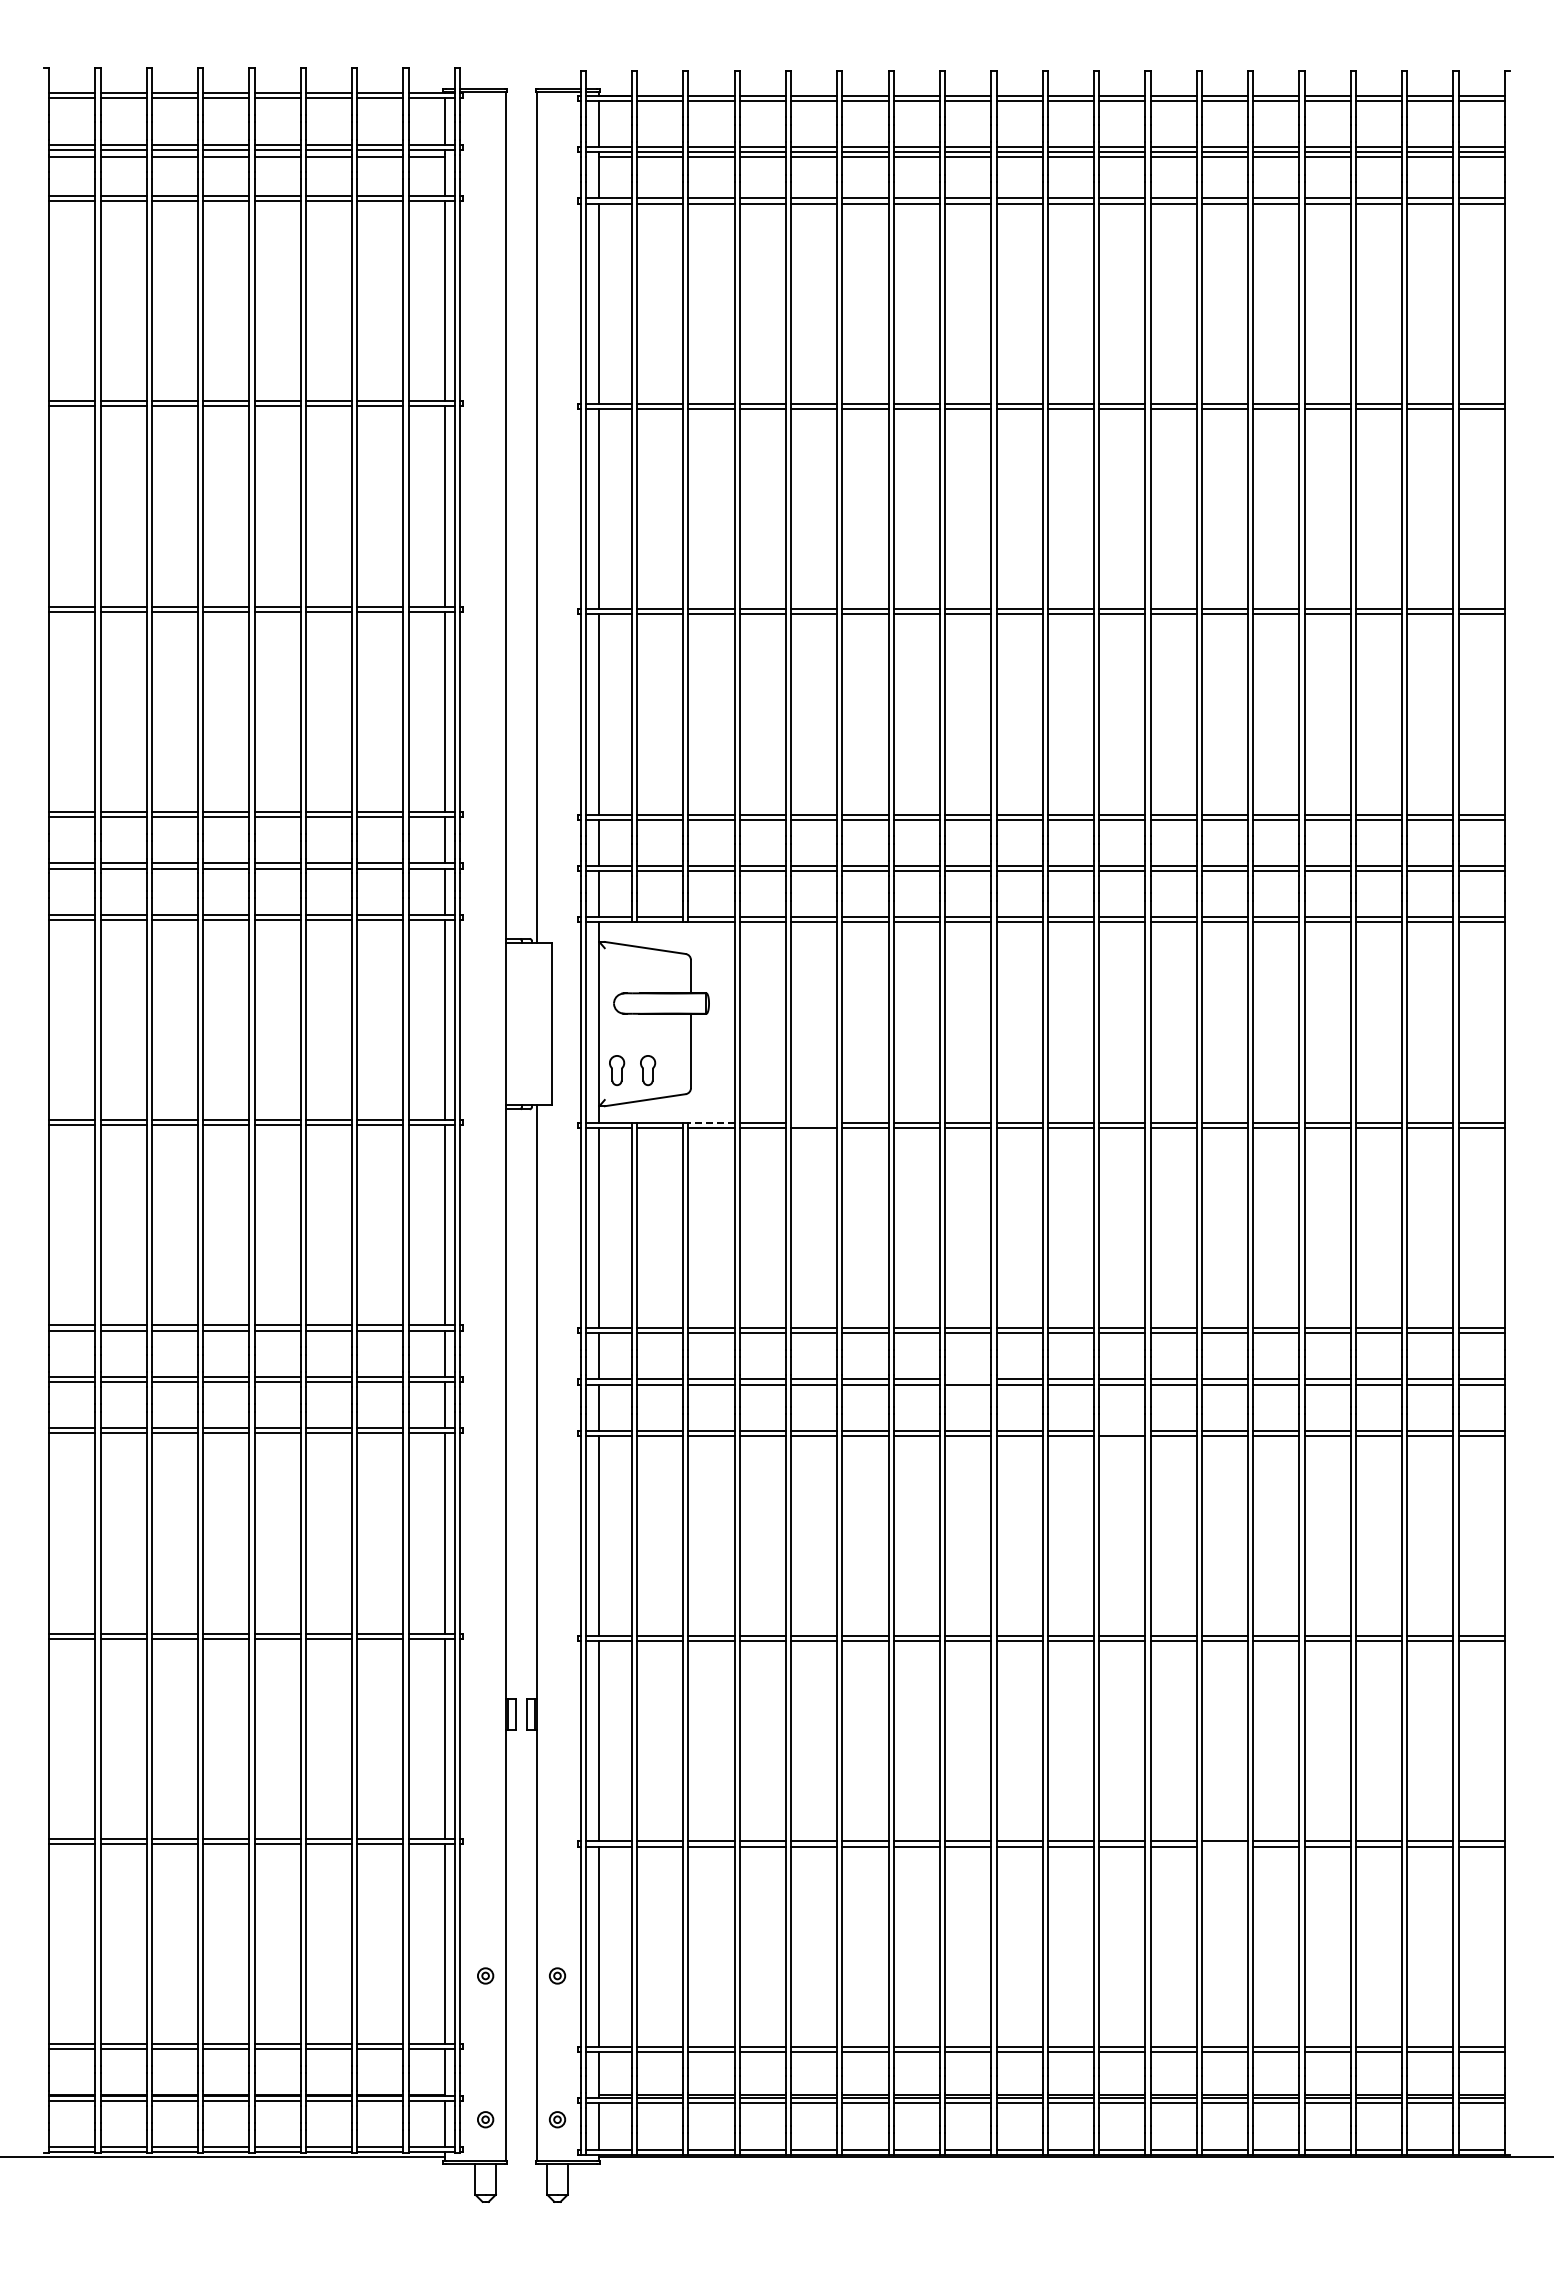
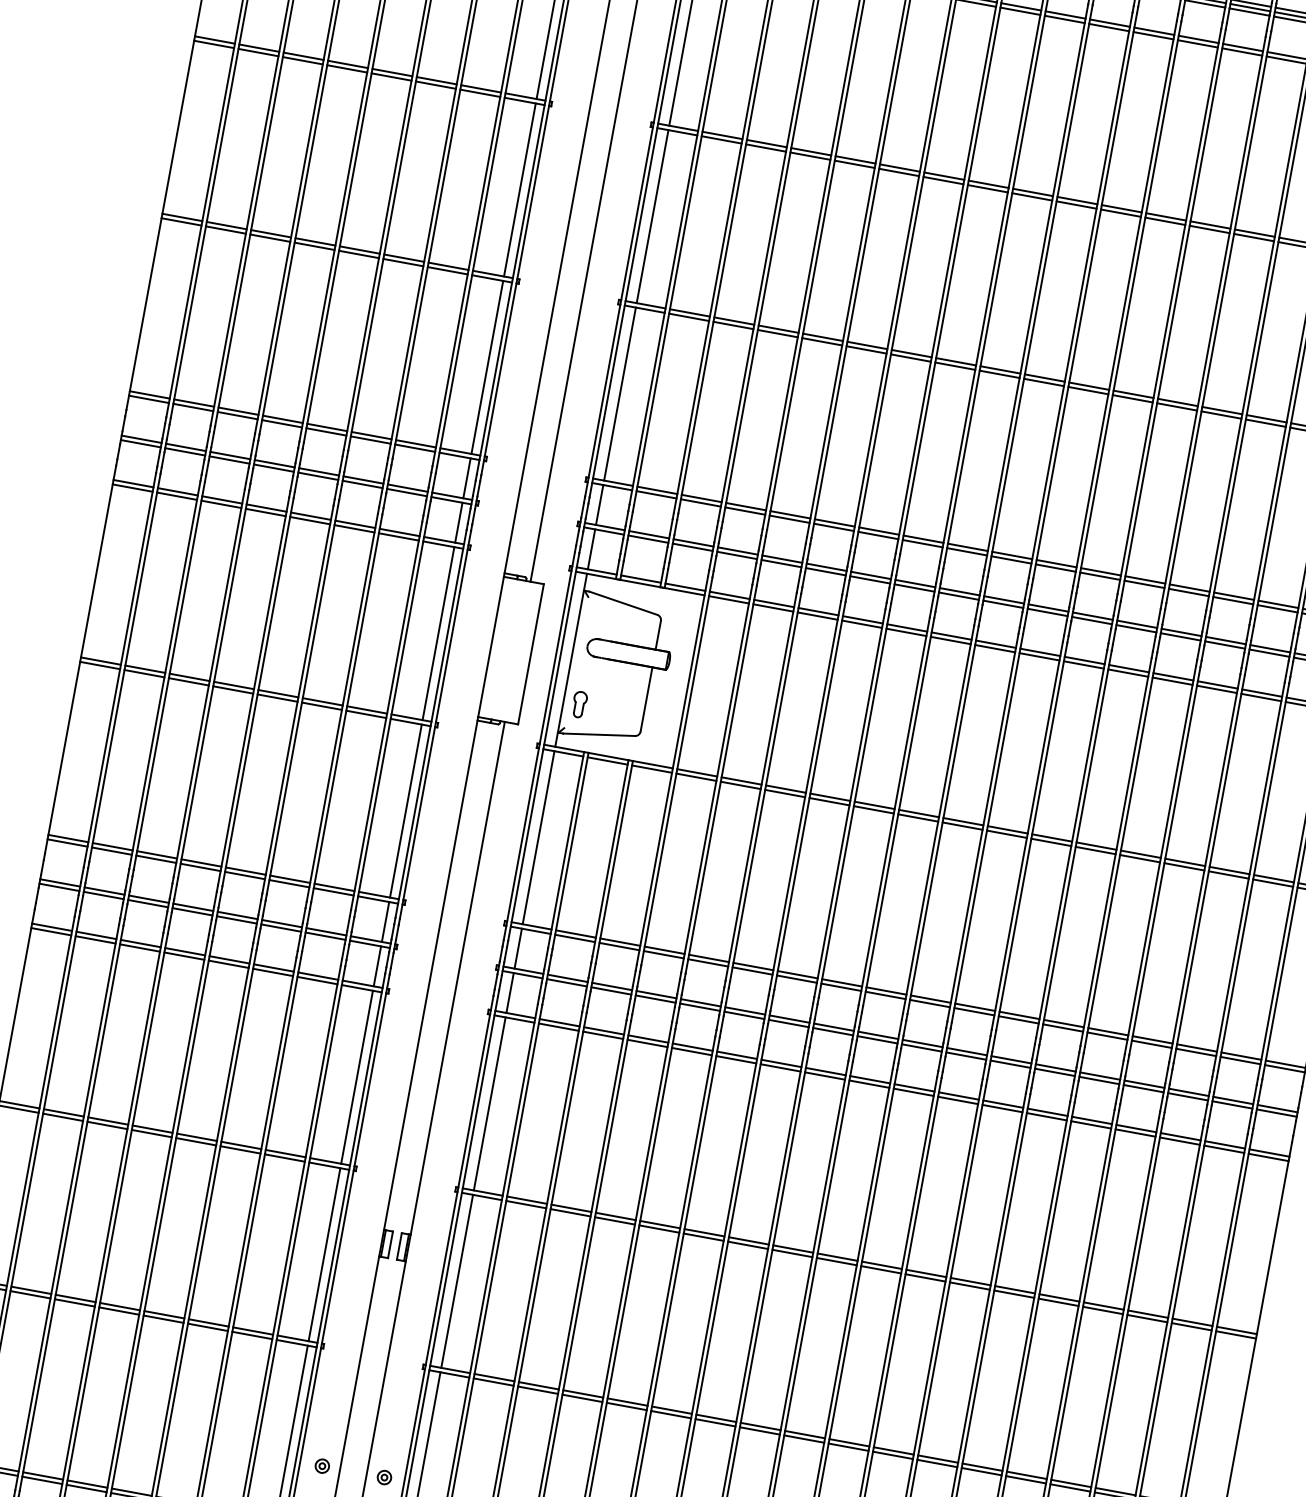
part: (648, 1070) -> (606, 709), removed
line: (711, 1122) -> (652, 764), dashed -> solid
line: (814, 1122) -> (741, 780), added
line: (968, 1379) -> (834, 1027), added
line: (1122, 1430) -> (959, 1095), added
line: (1224, 1846) -> (981, 1471), added

